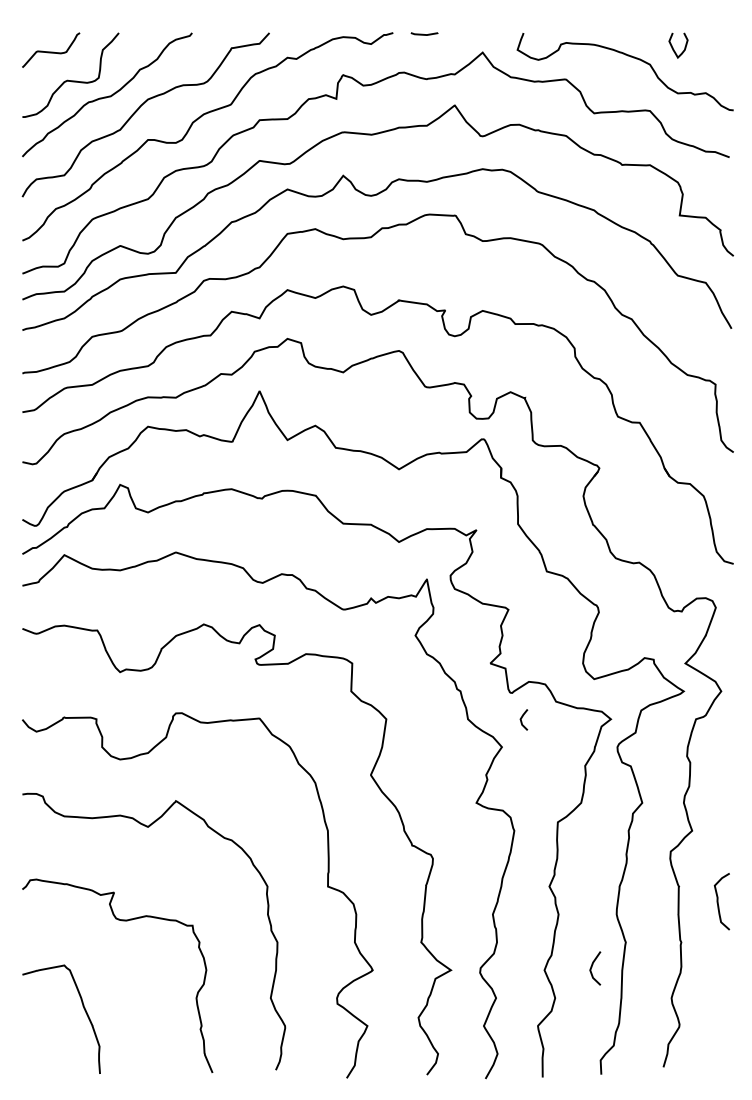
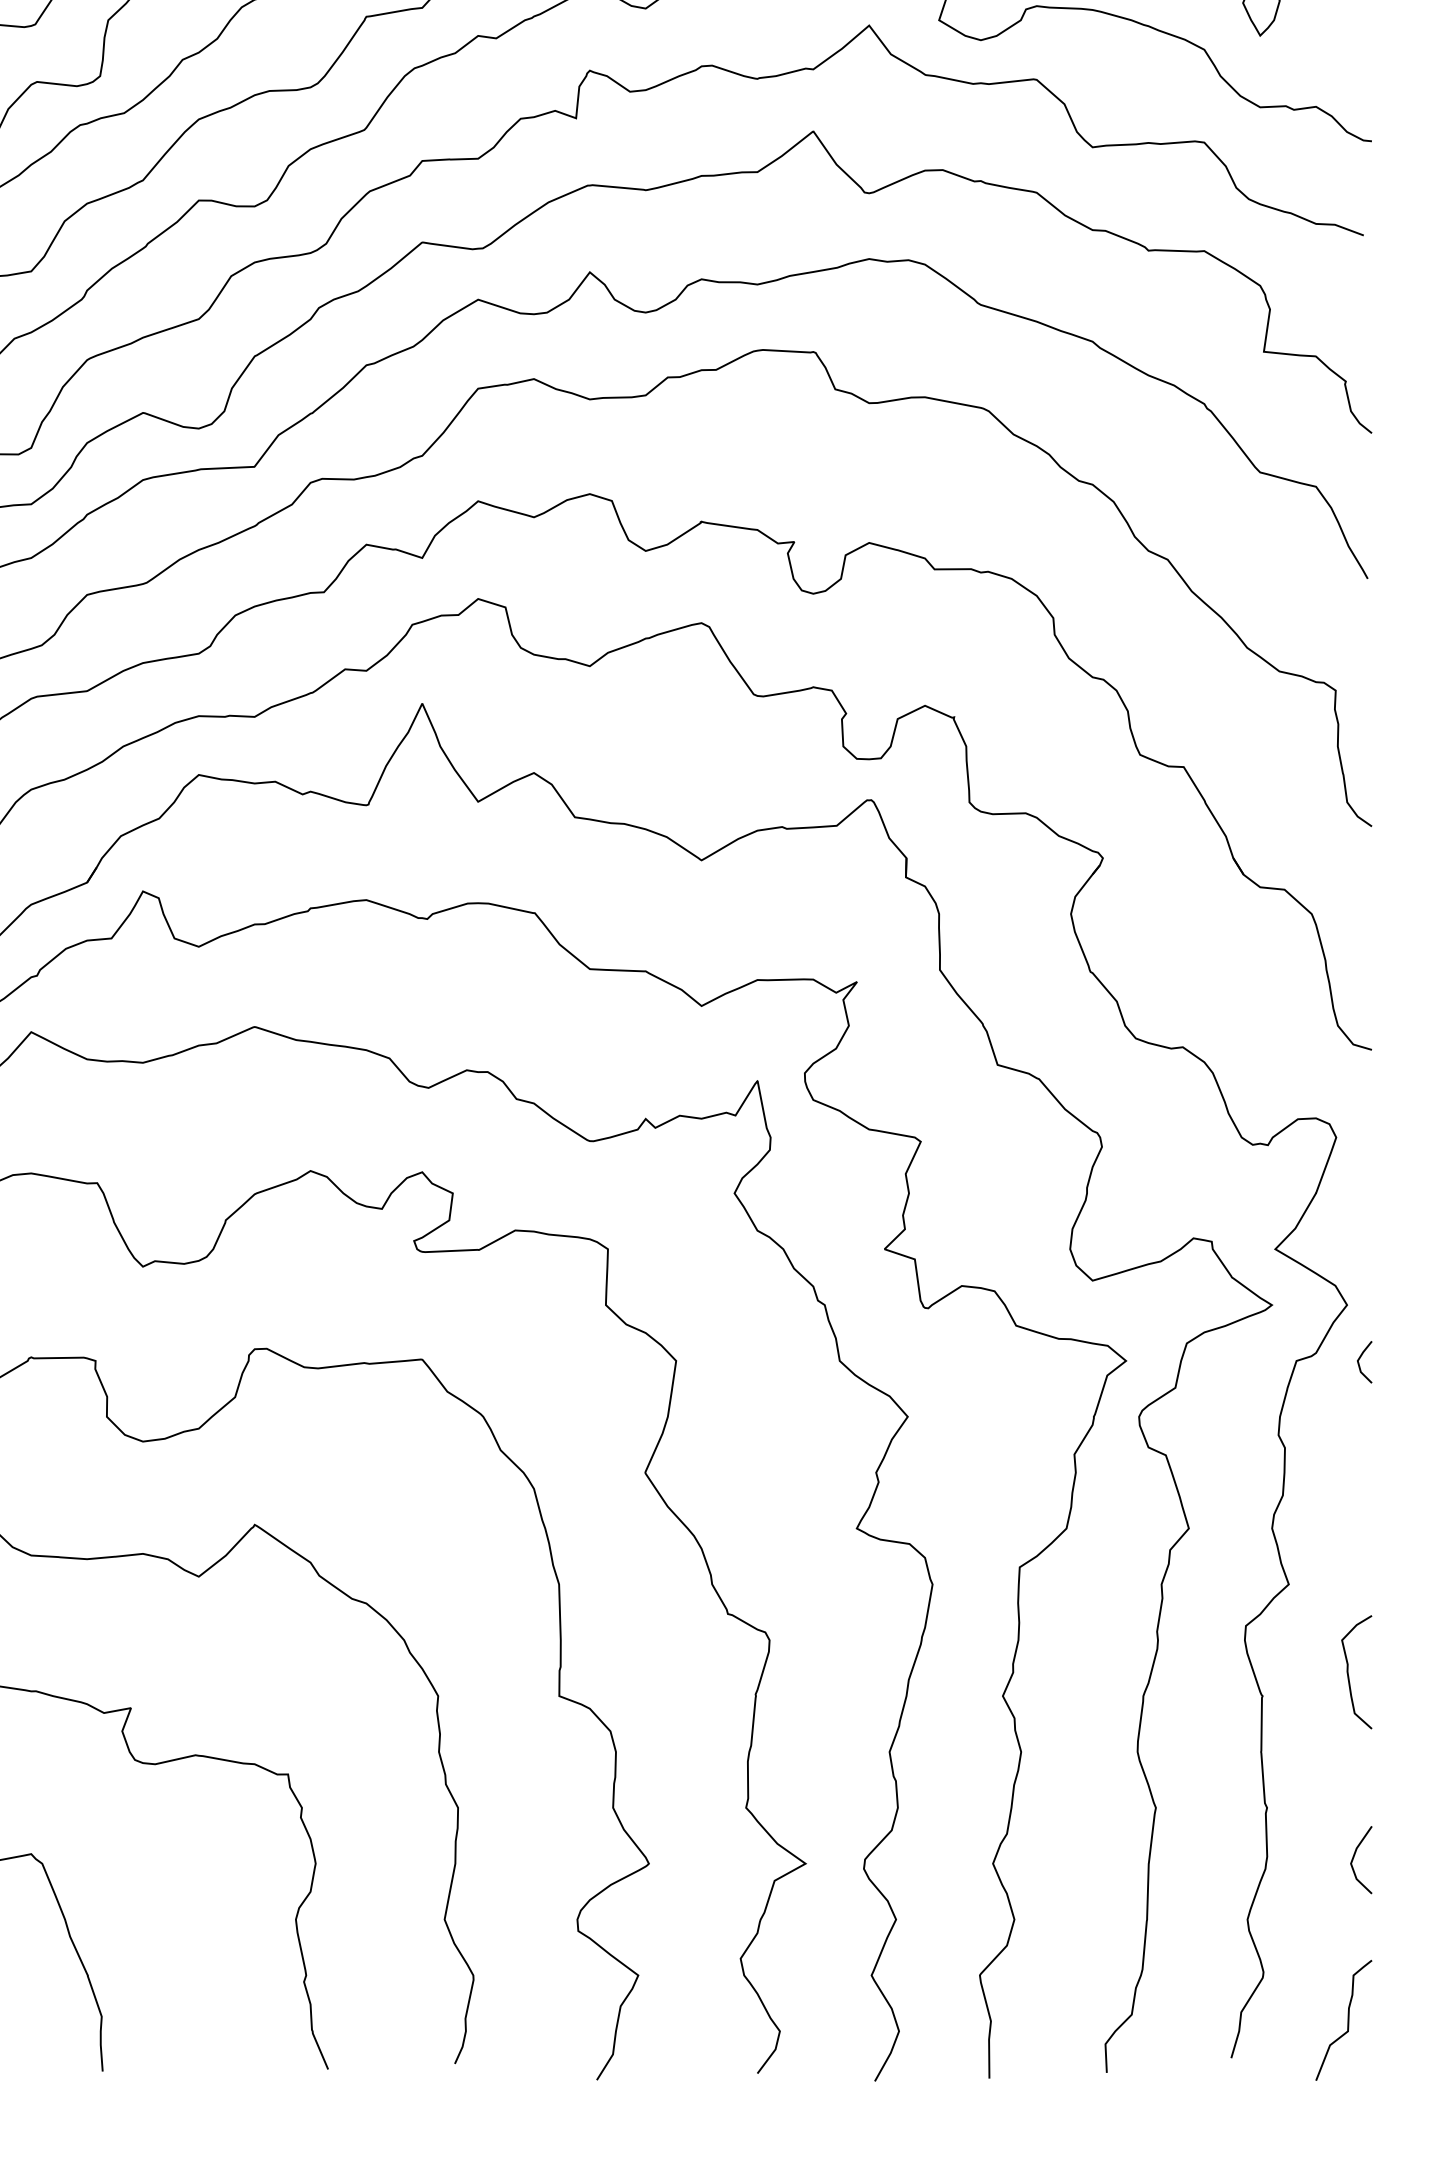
line: (522, 718) -> (1361, 1359), moved
curve: (718, 901) -> (1349, 1671), moved
line: (592, 967) -> (1355, 1858), moved
curve: (721, 1048) -> (1347, 2020), added

